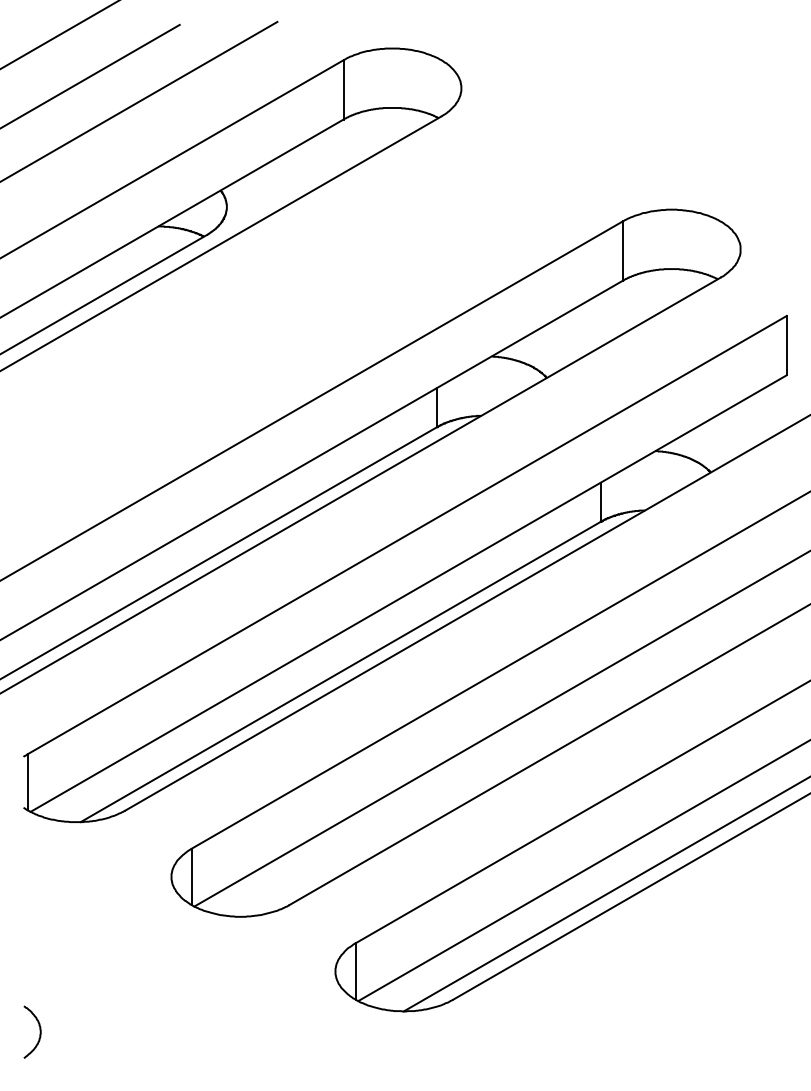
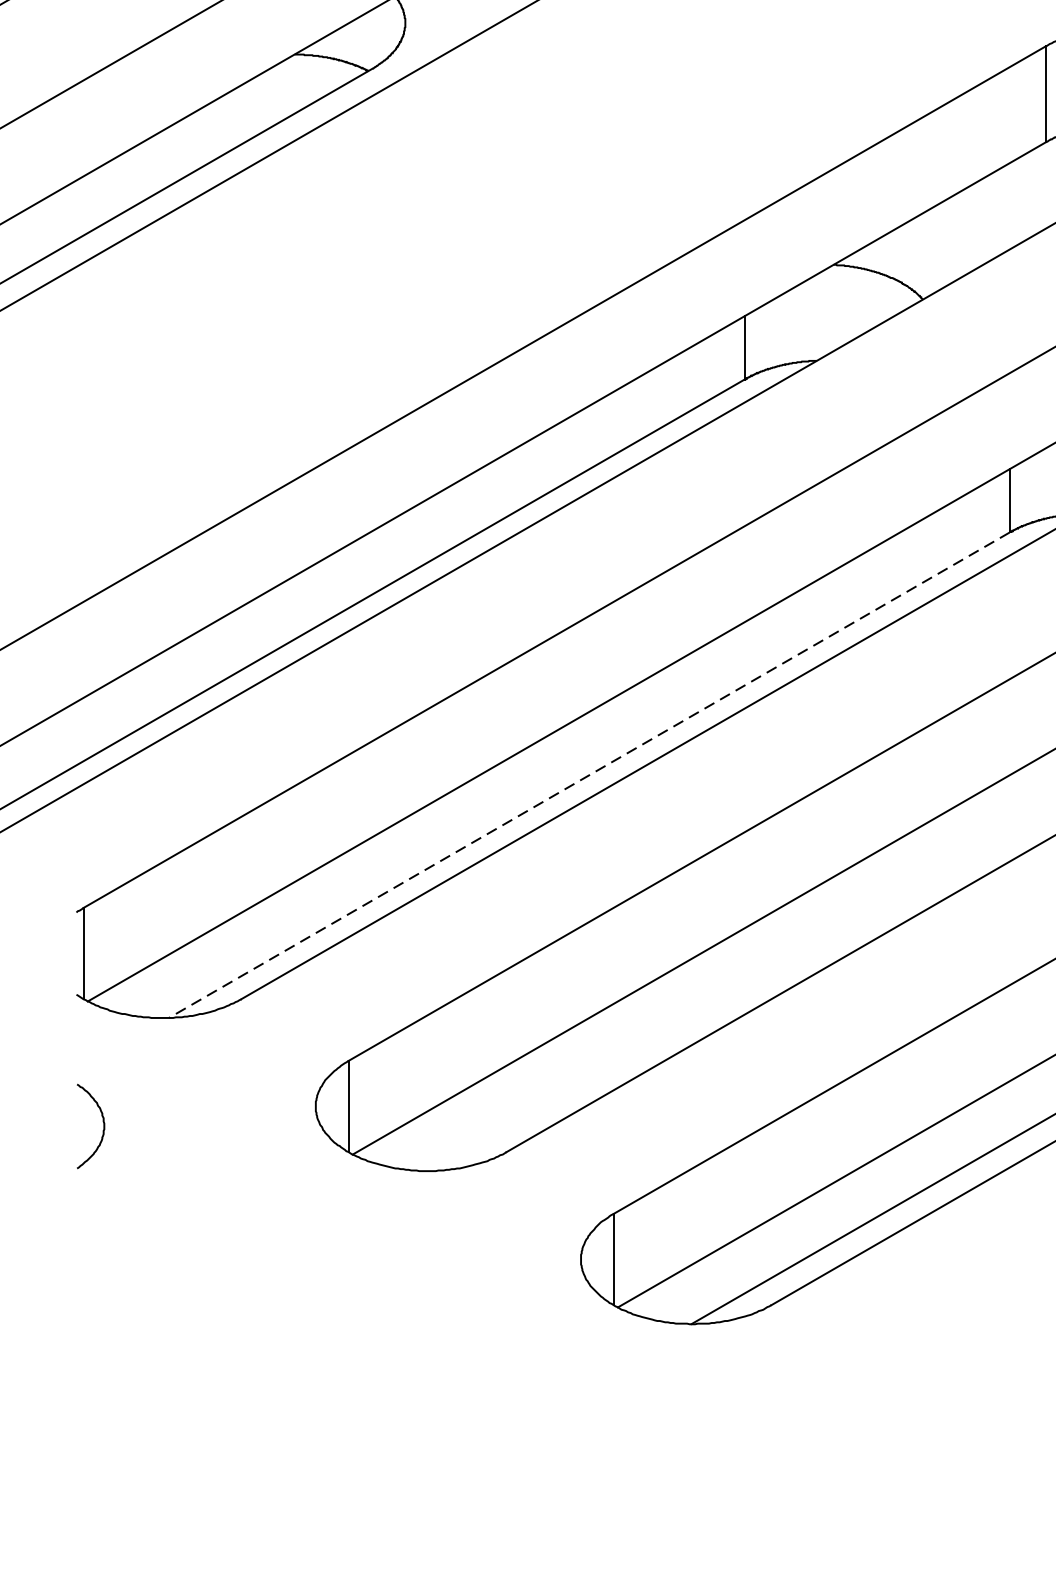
line: (340, 672) -> (589, 775), solid -> dashed
curve: (39, 1031) -> (102, 1125), moved

